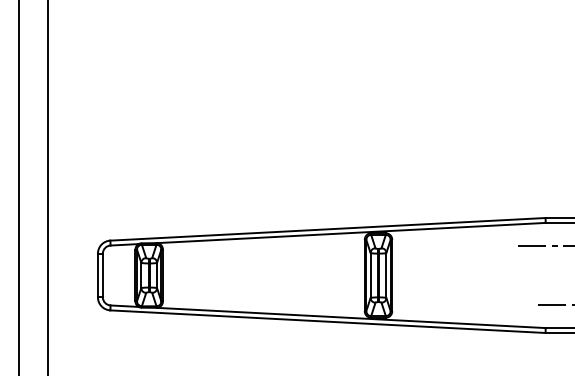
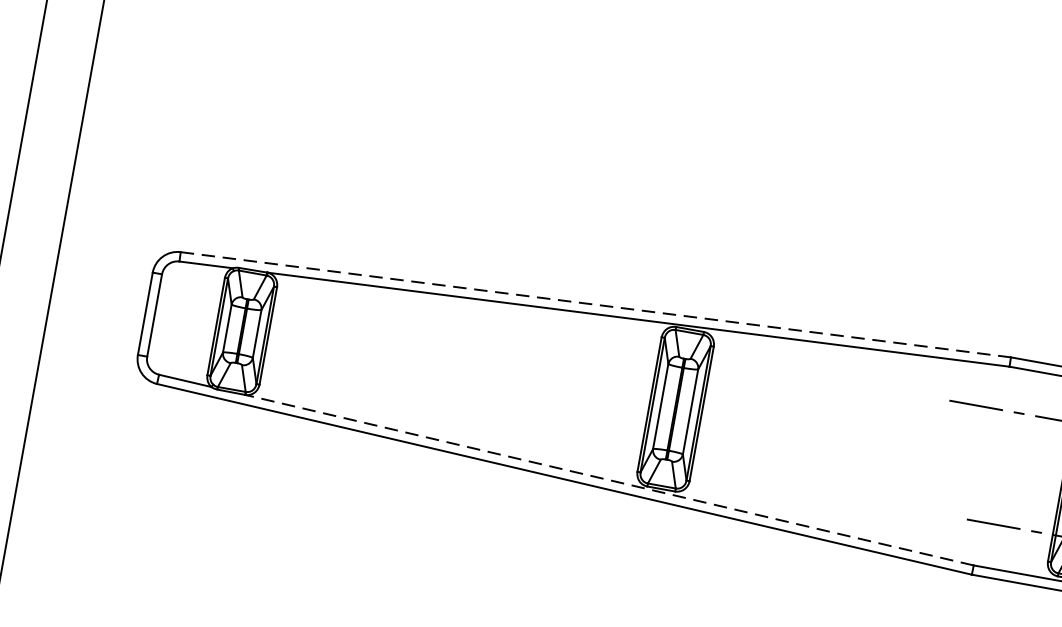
line: (327, 229) -> (594, 304), solid -> dashed
line: (351, 317) -> (610, 479), solid -> dashed

